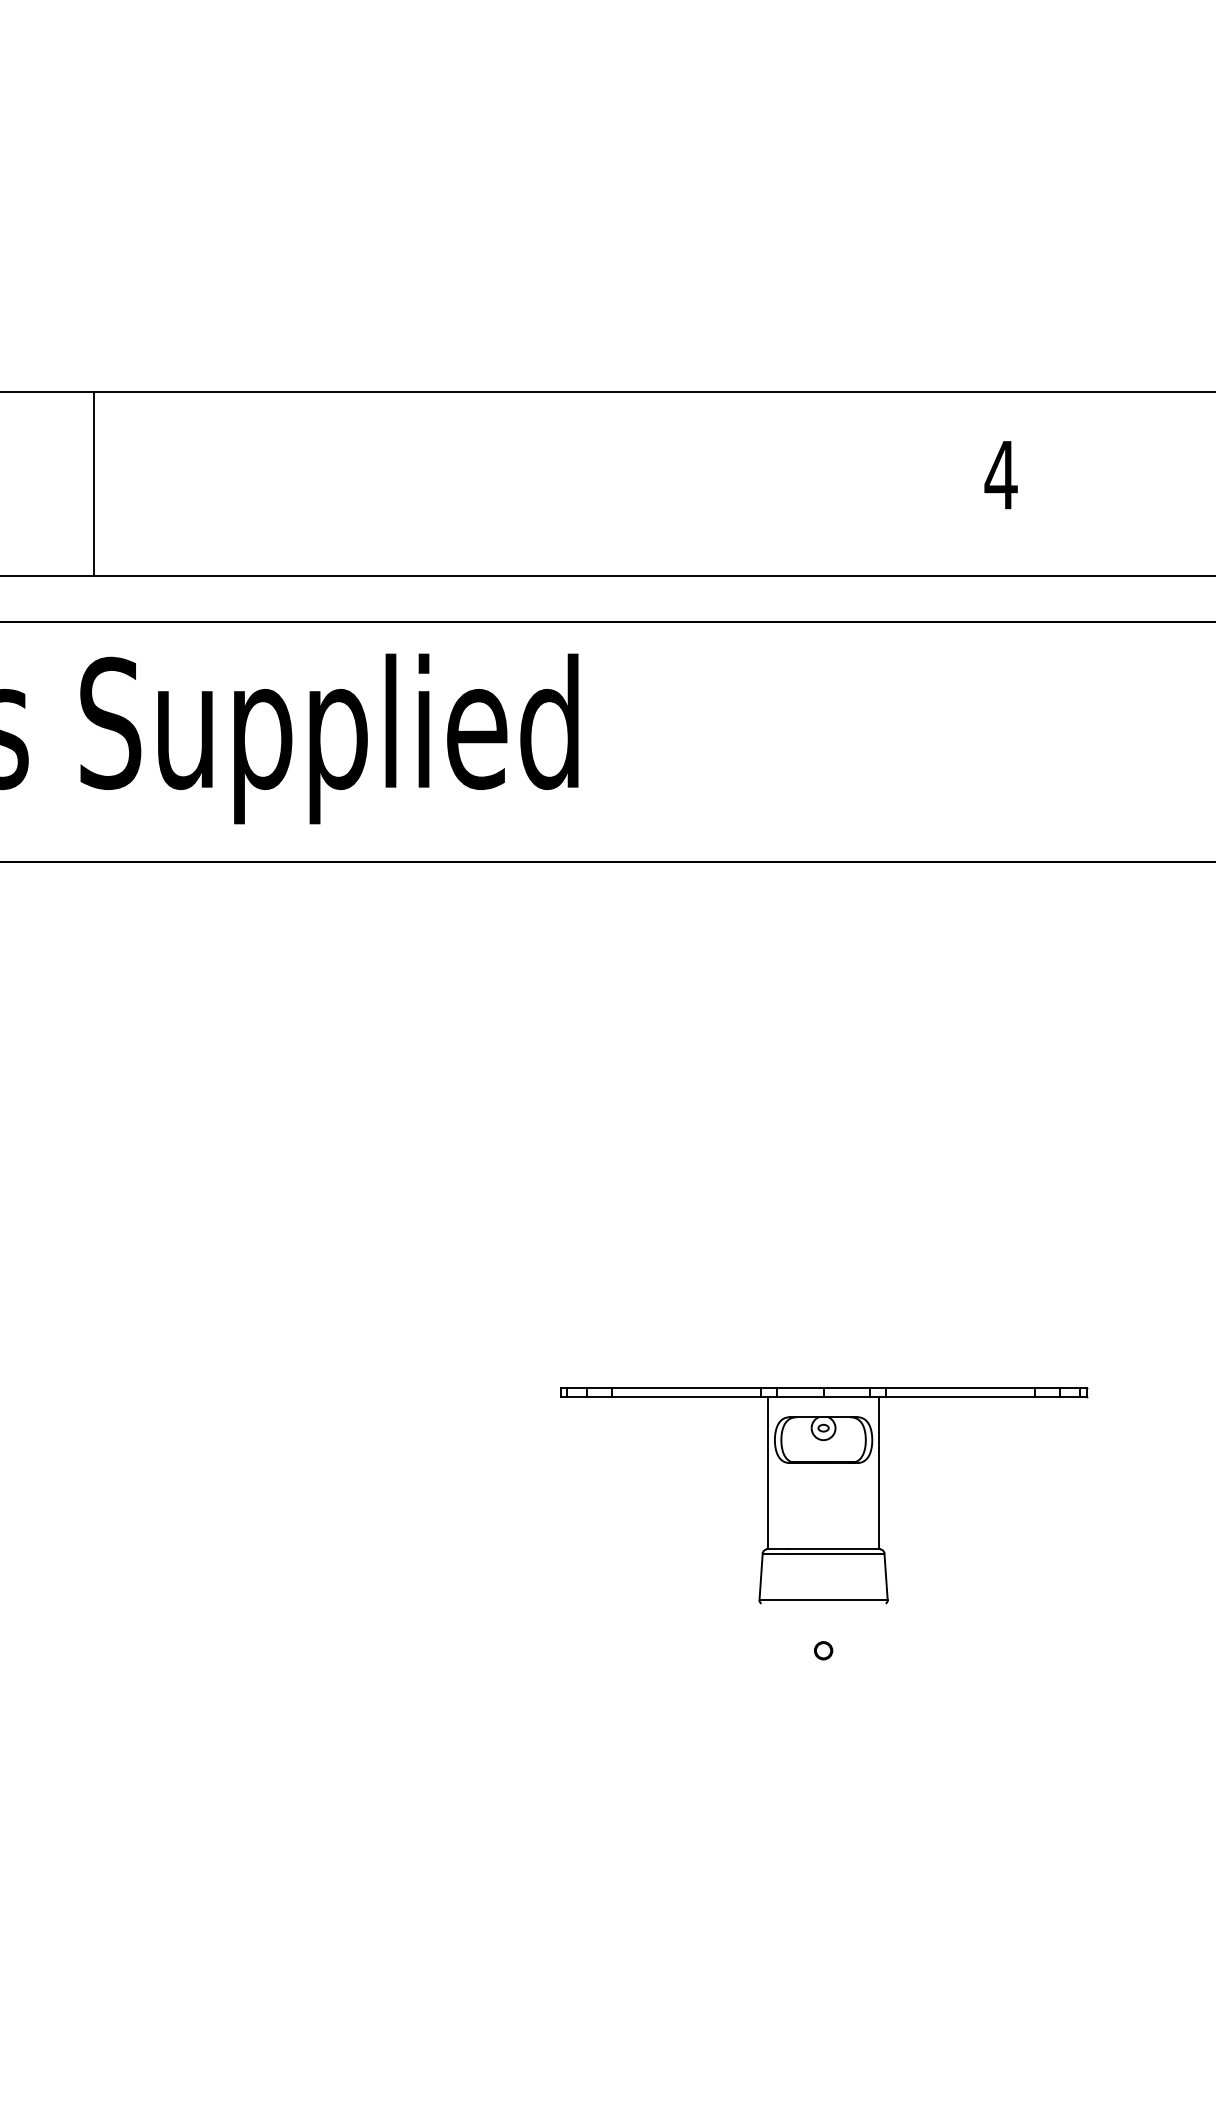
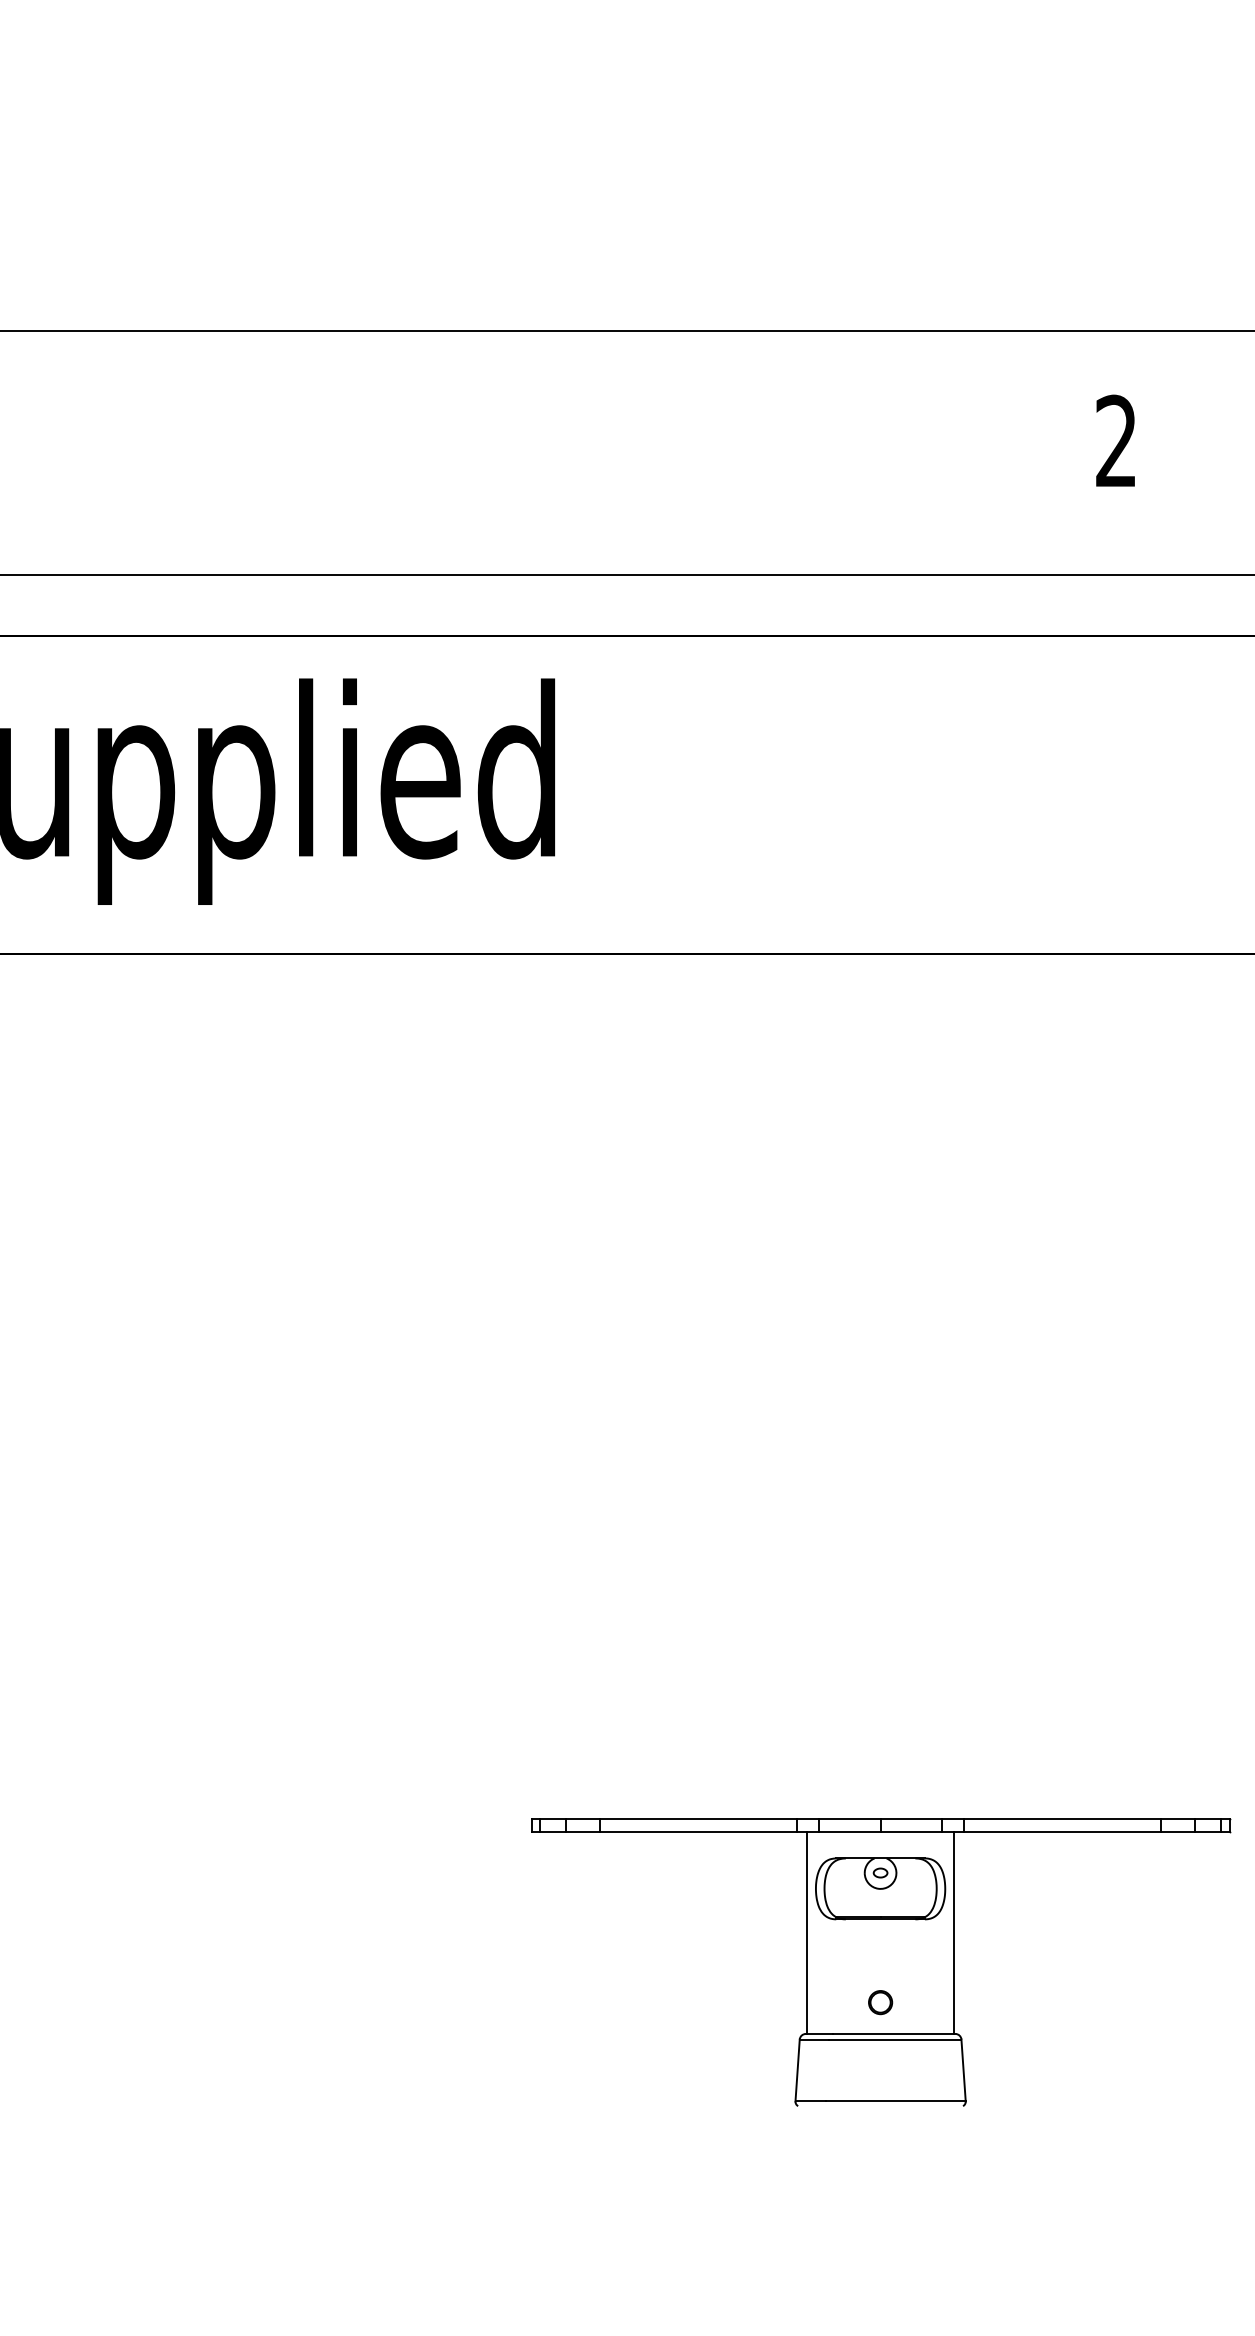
text: (1000, 474) -> (1115, 440), 4 -> 2
part: (824, 1495) -> (881, 1962), moved

